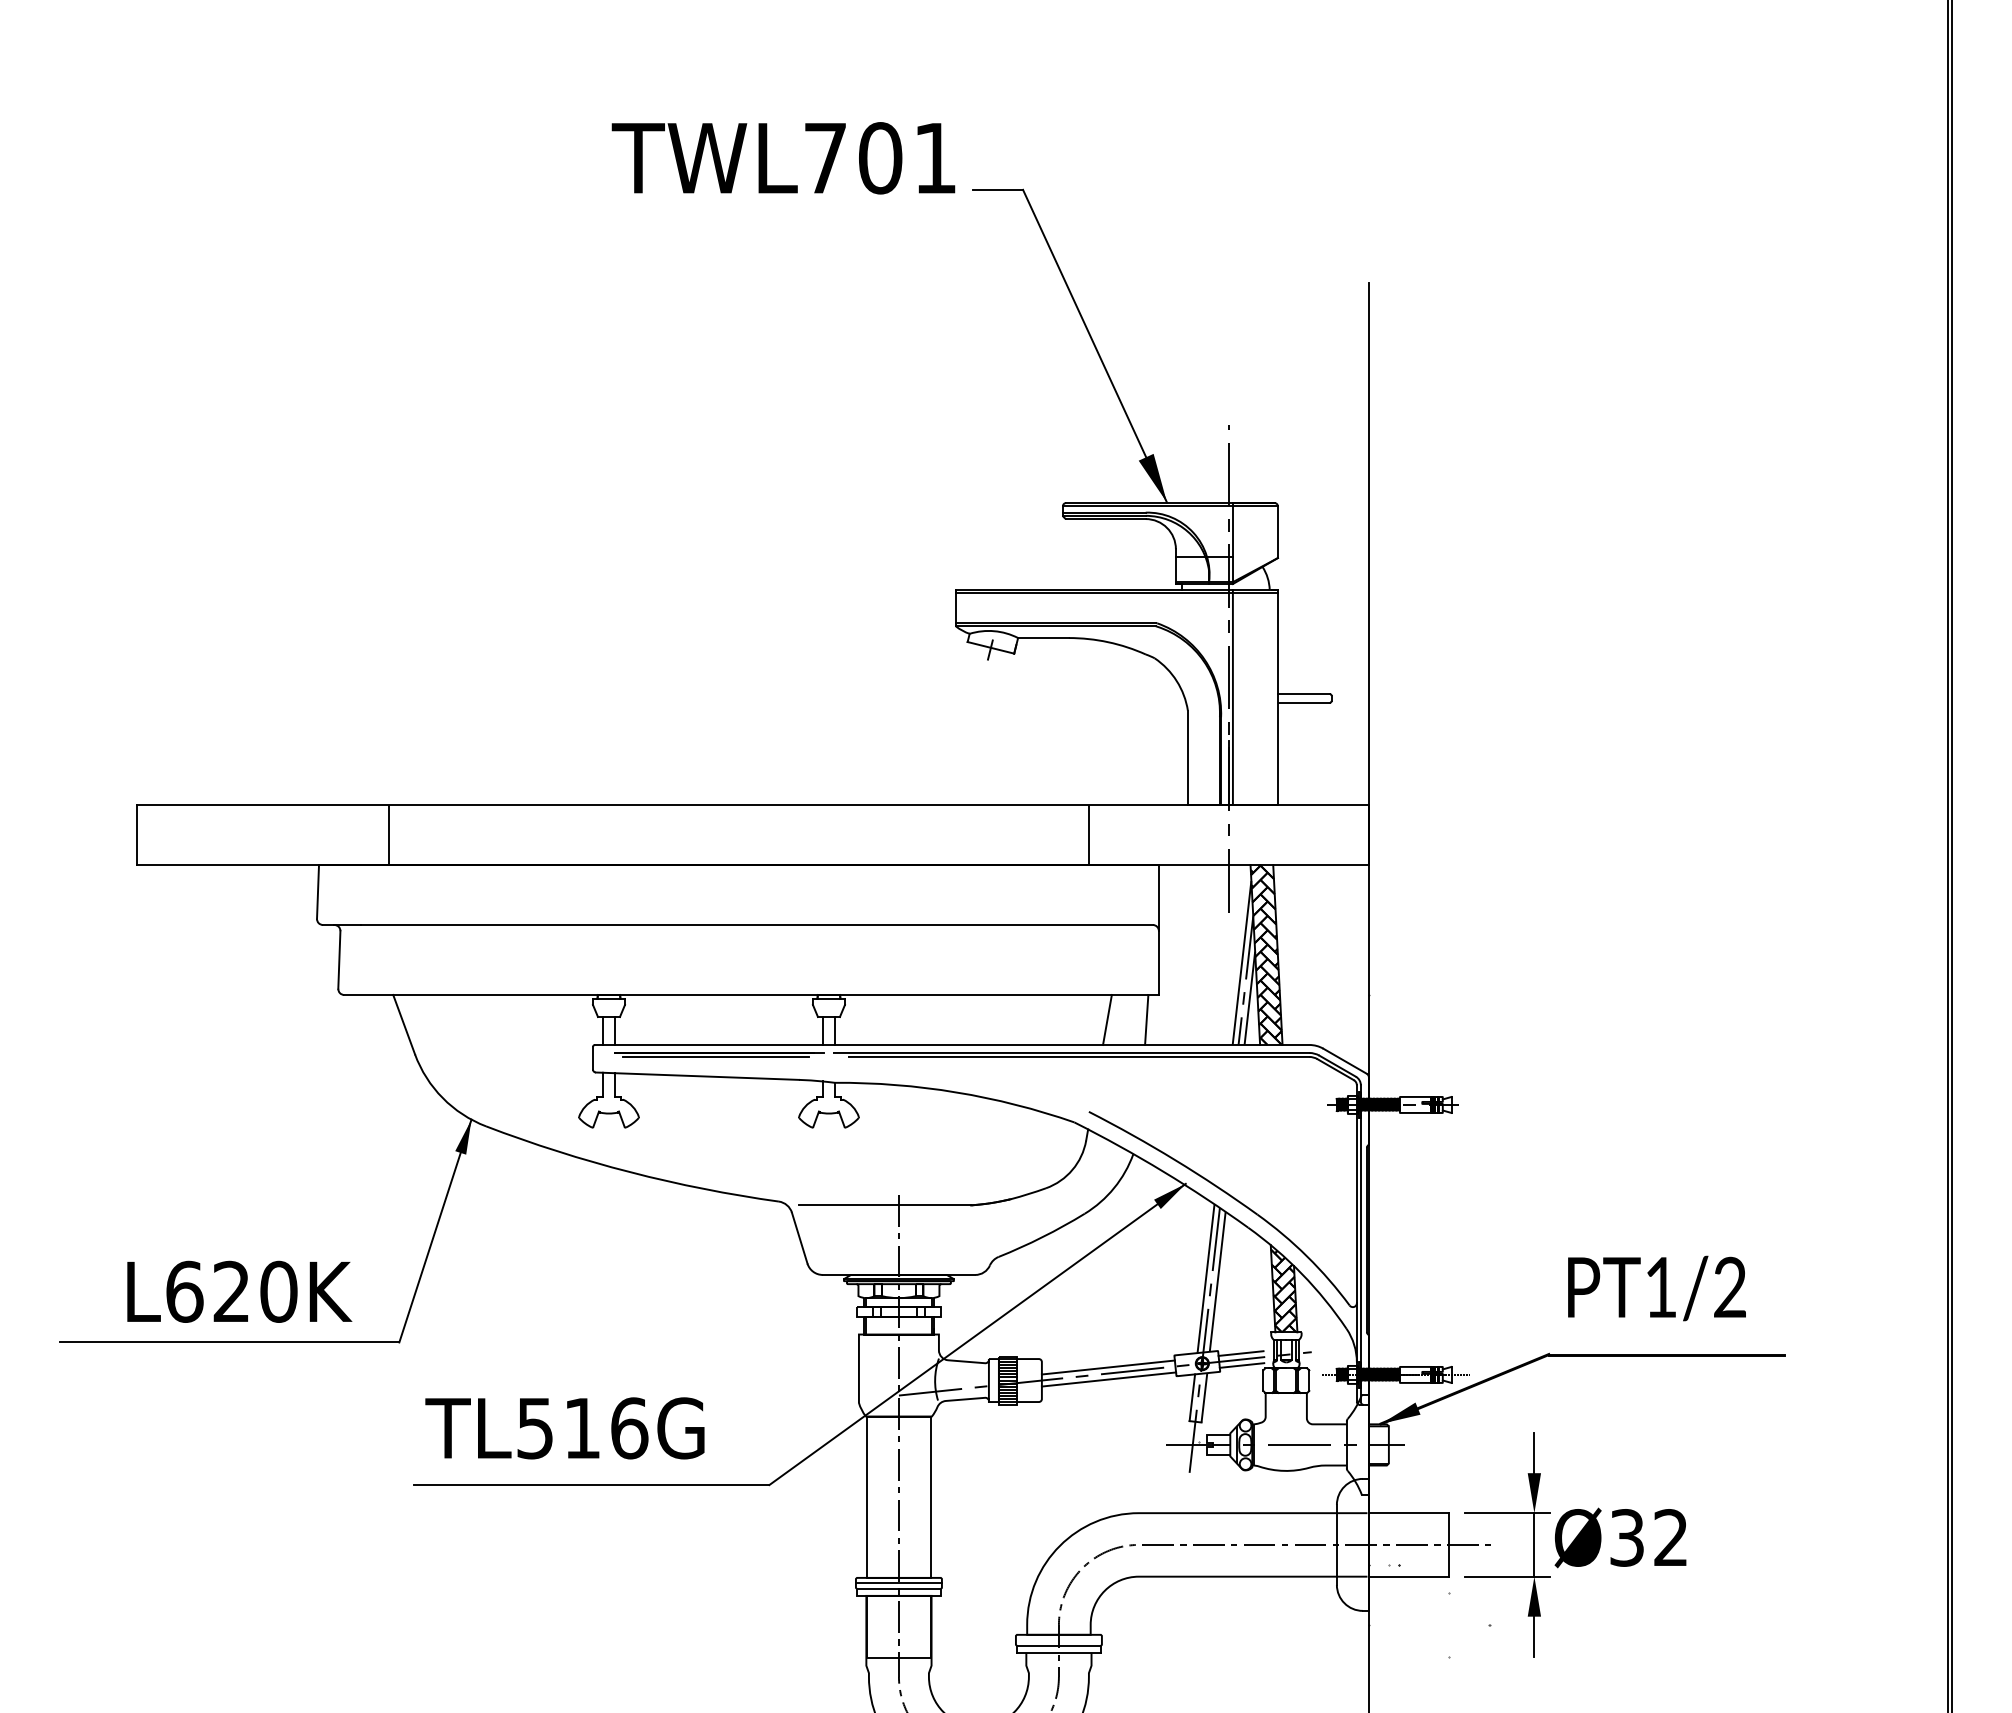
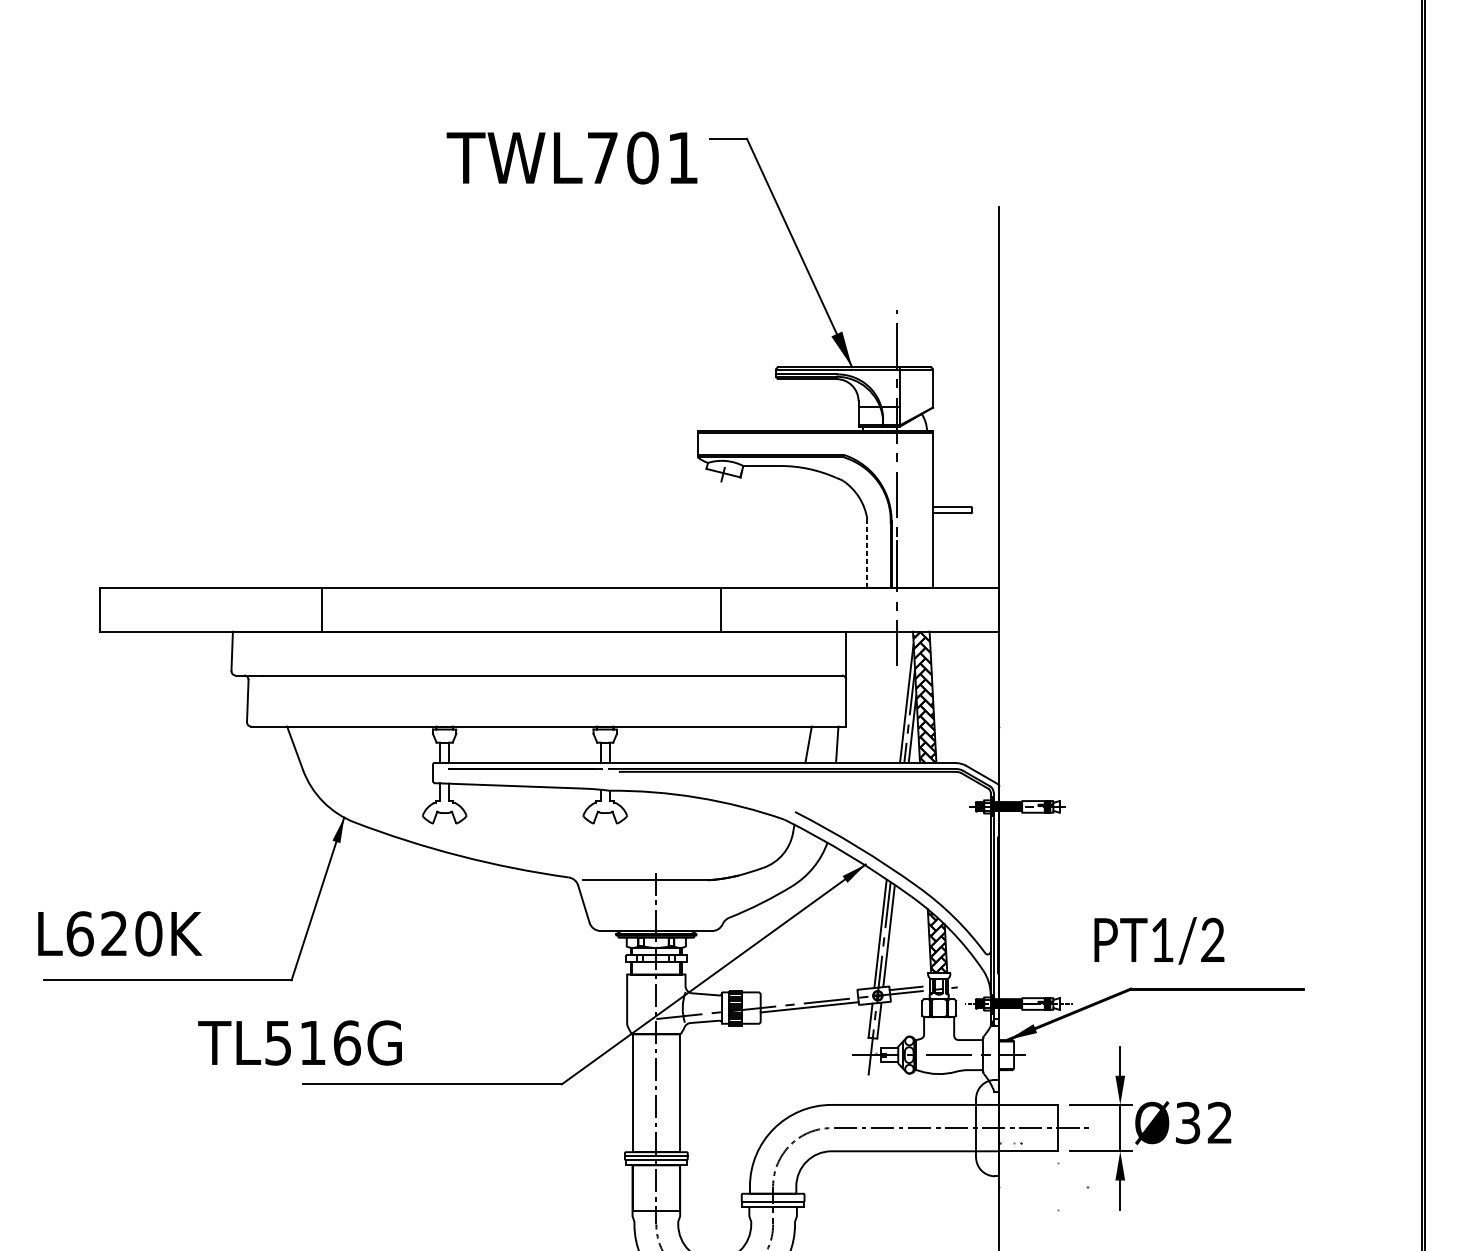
text: (783, 158) -> (572, 158), moved
line: (1232, 697) -> (899, 509), removed
line: (1187, 757) -> (867, 553), solid -> dashed
line: (389, 835) -> (322, 610), moved
line: (1088, 835) -> (720, 610), moved
line: (715, 1056) -> (522, 771), removed
text: (1656, 1288) -> (1159, 940), moved
text: (239, 1291) -> (120, 933), moved
line: (1241, 1365) -> (906, 997), removed
line: (1107, 1367) -> (808, 998), removed
text: (564, 1428) -> (299, 1043), moved

